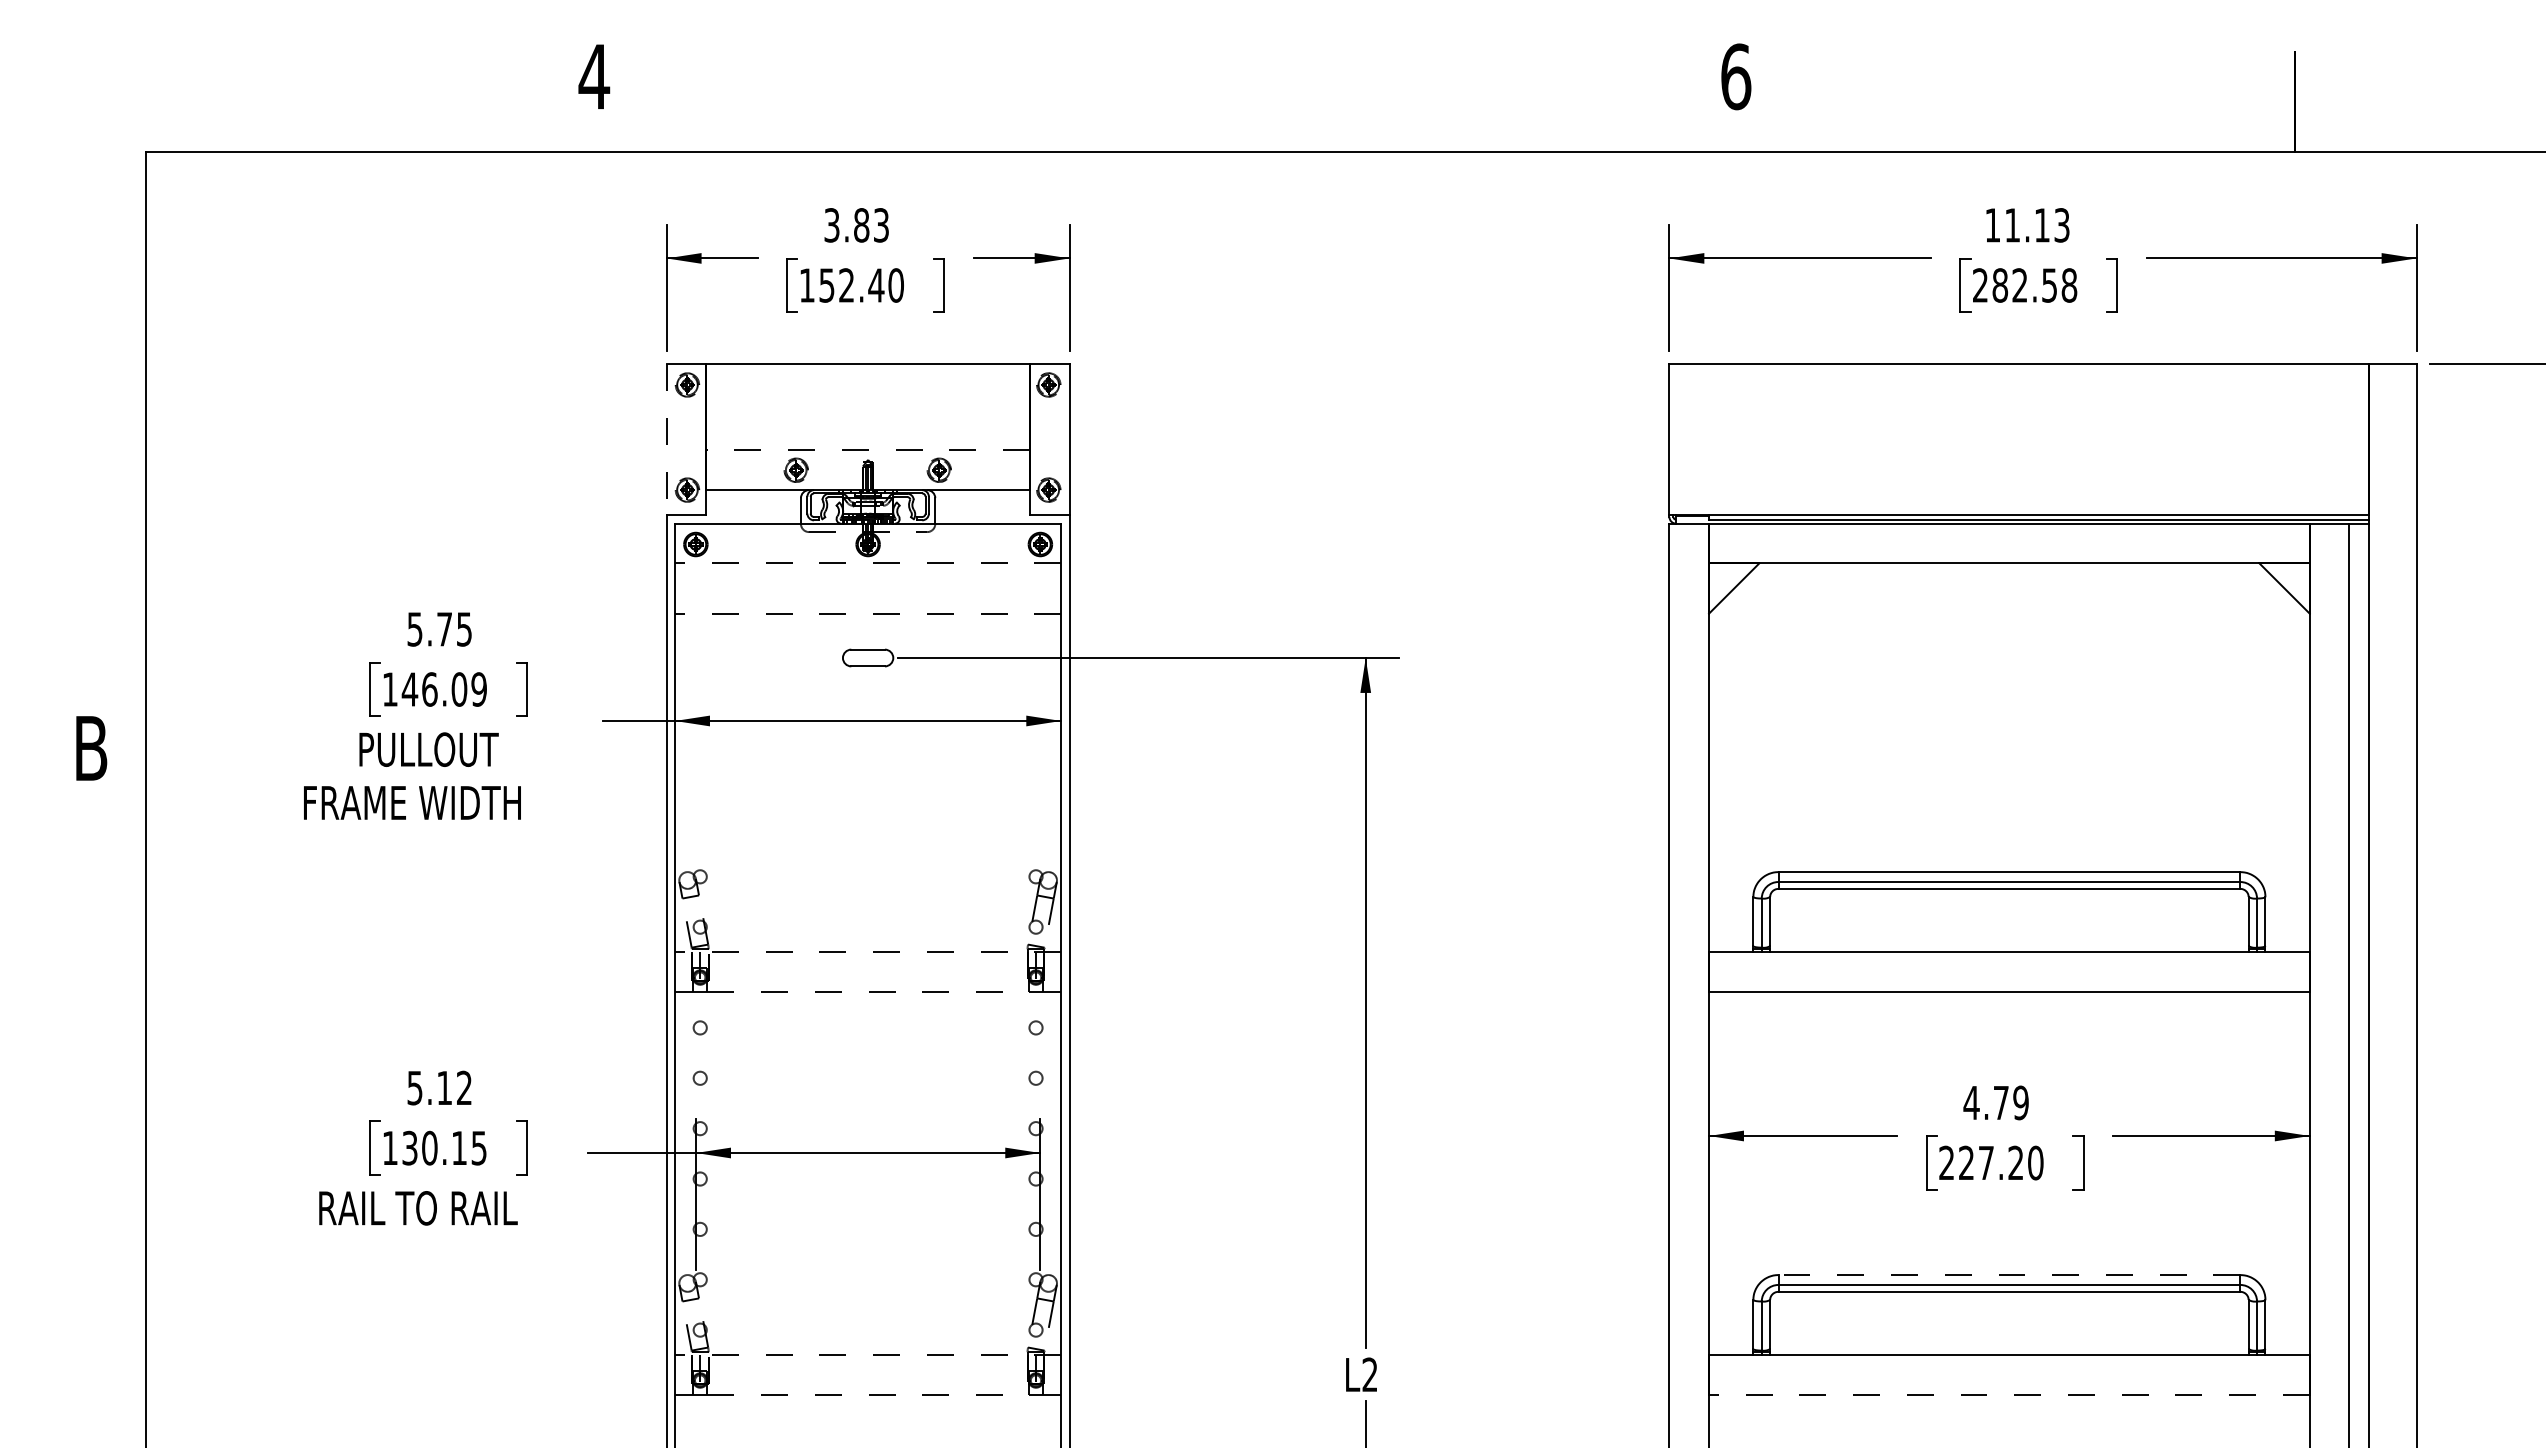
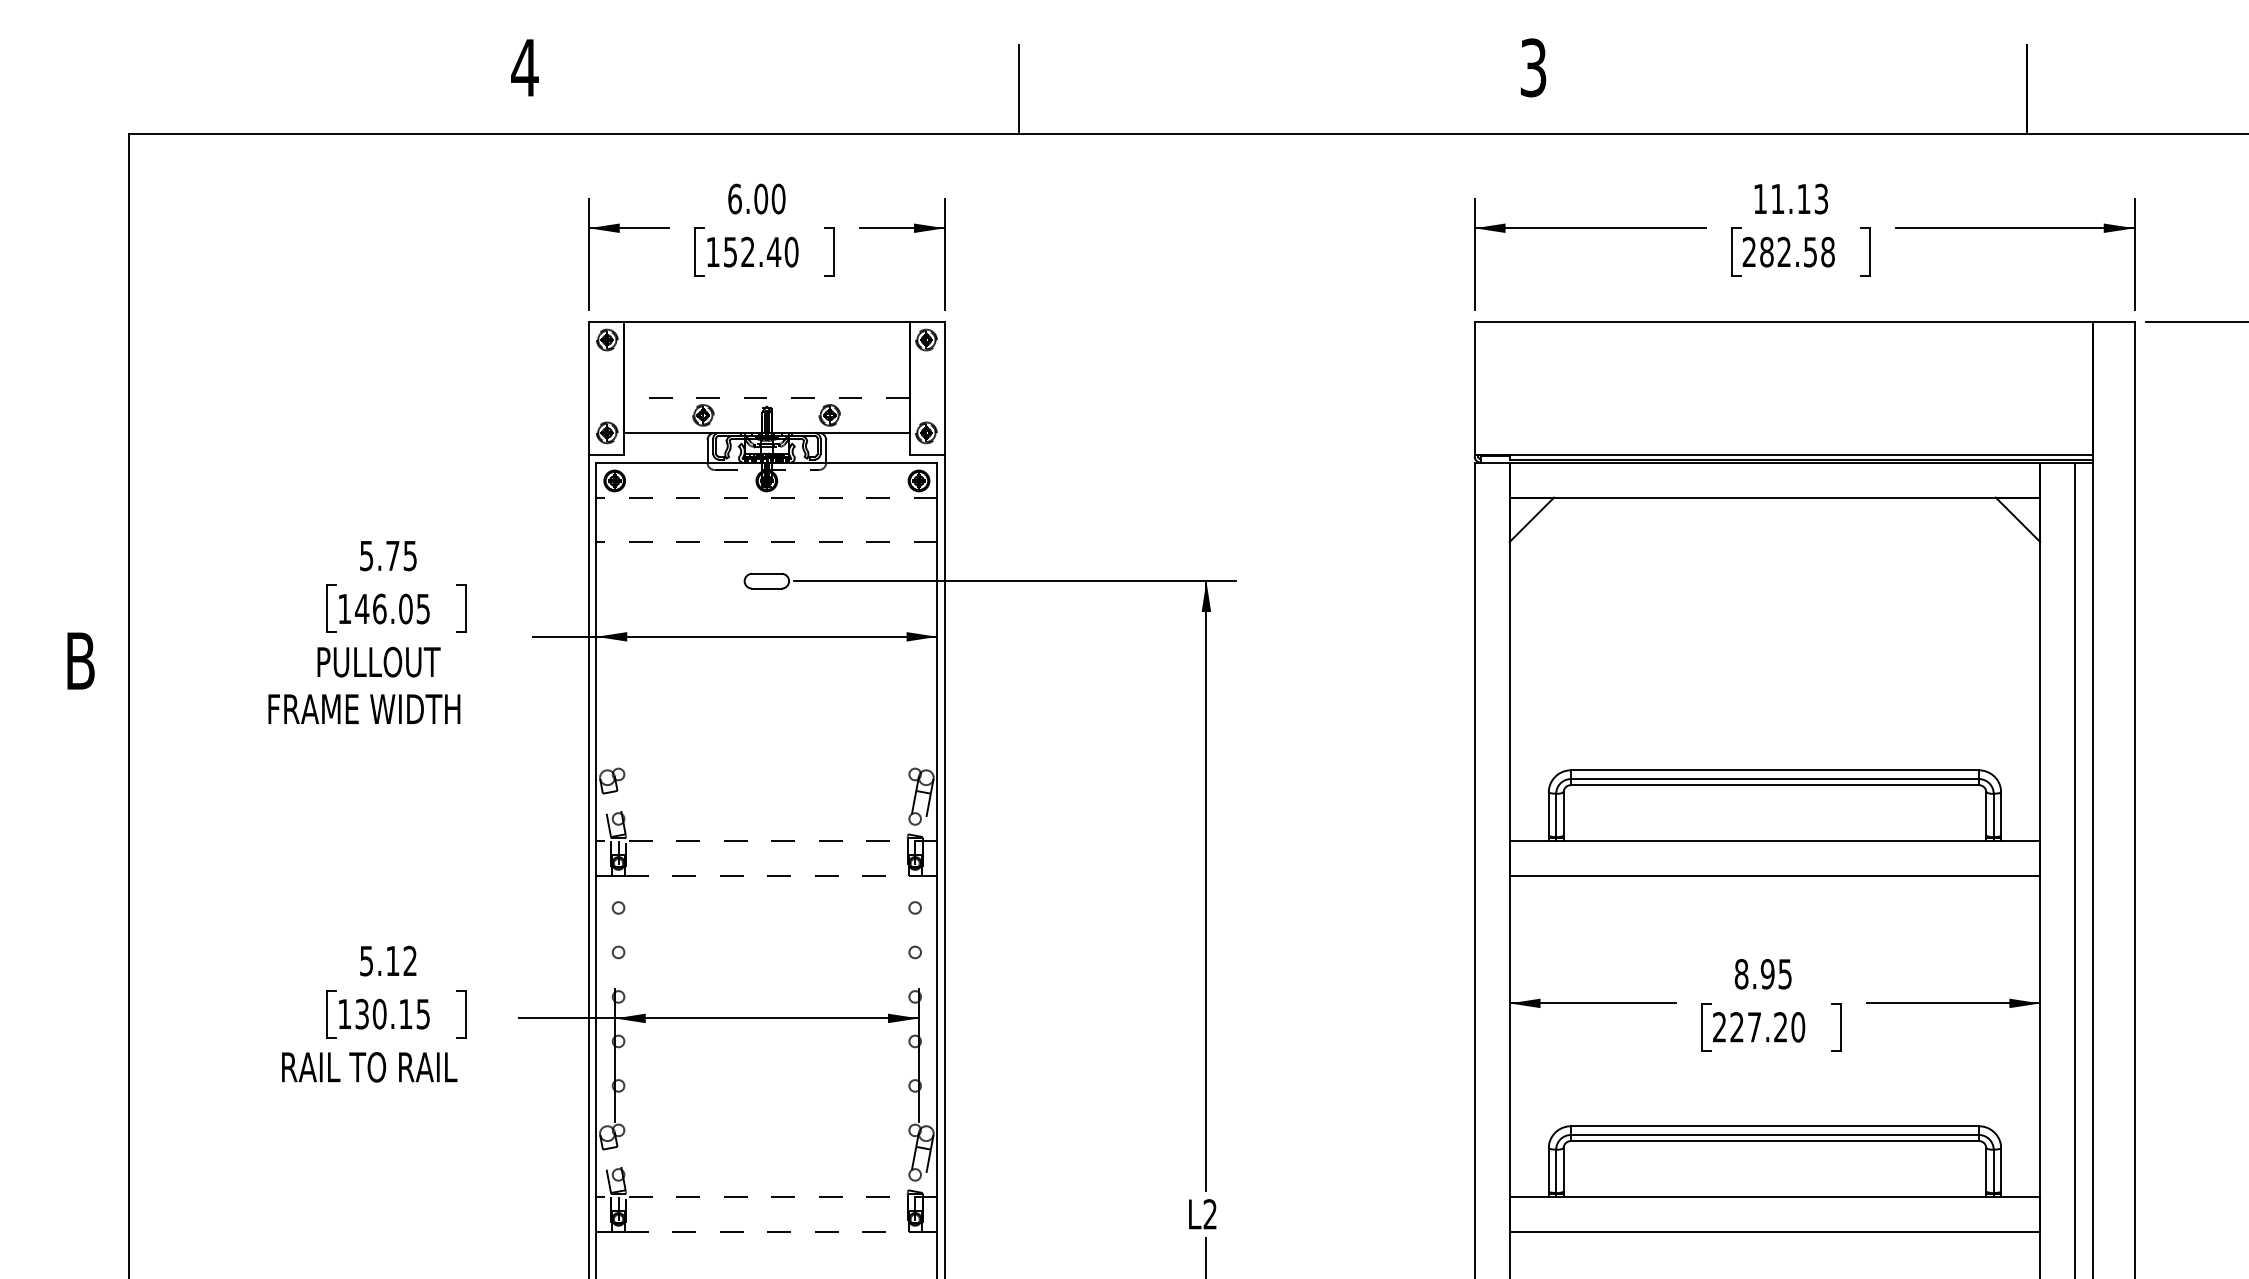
text: (1736, 76) -> (1533, 67), 6 -> 3
line: (1153, 101) -> (1018, 89), added
text: (856, 225) -> (756, 199), 3.83 -> 6.00
line: (666, 439) -> (588, 388), dashed -> solid
text: (478, 689) -> (422, 609), 146.09 -> 146.05
text: (1995, 1102) -> (1762, 973), 4.79 -> 8.95
line: (2009, 1275) -> (1775, 1126), dashed -> solid
line: (2008, 1394) -> (1774, 1231), dashed -> solid

